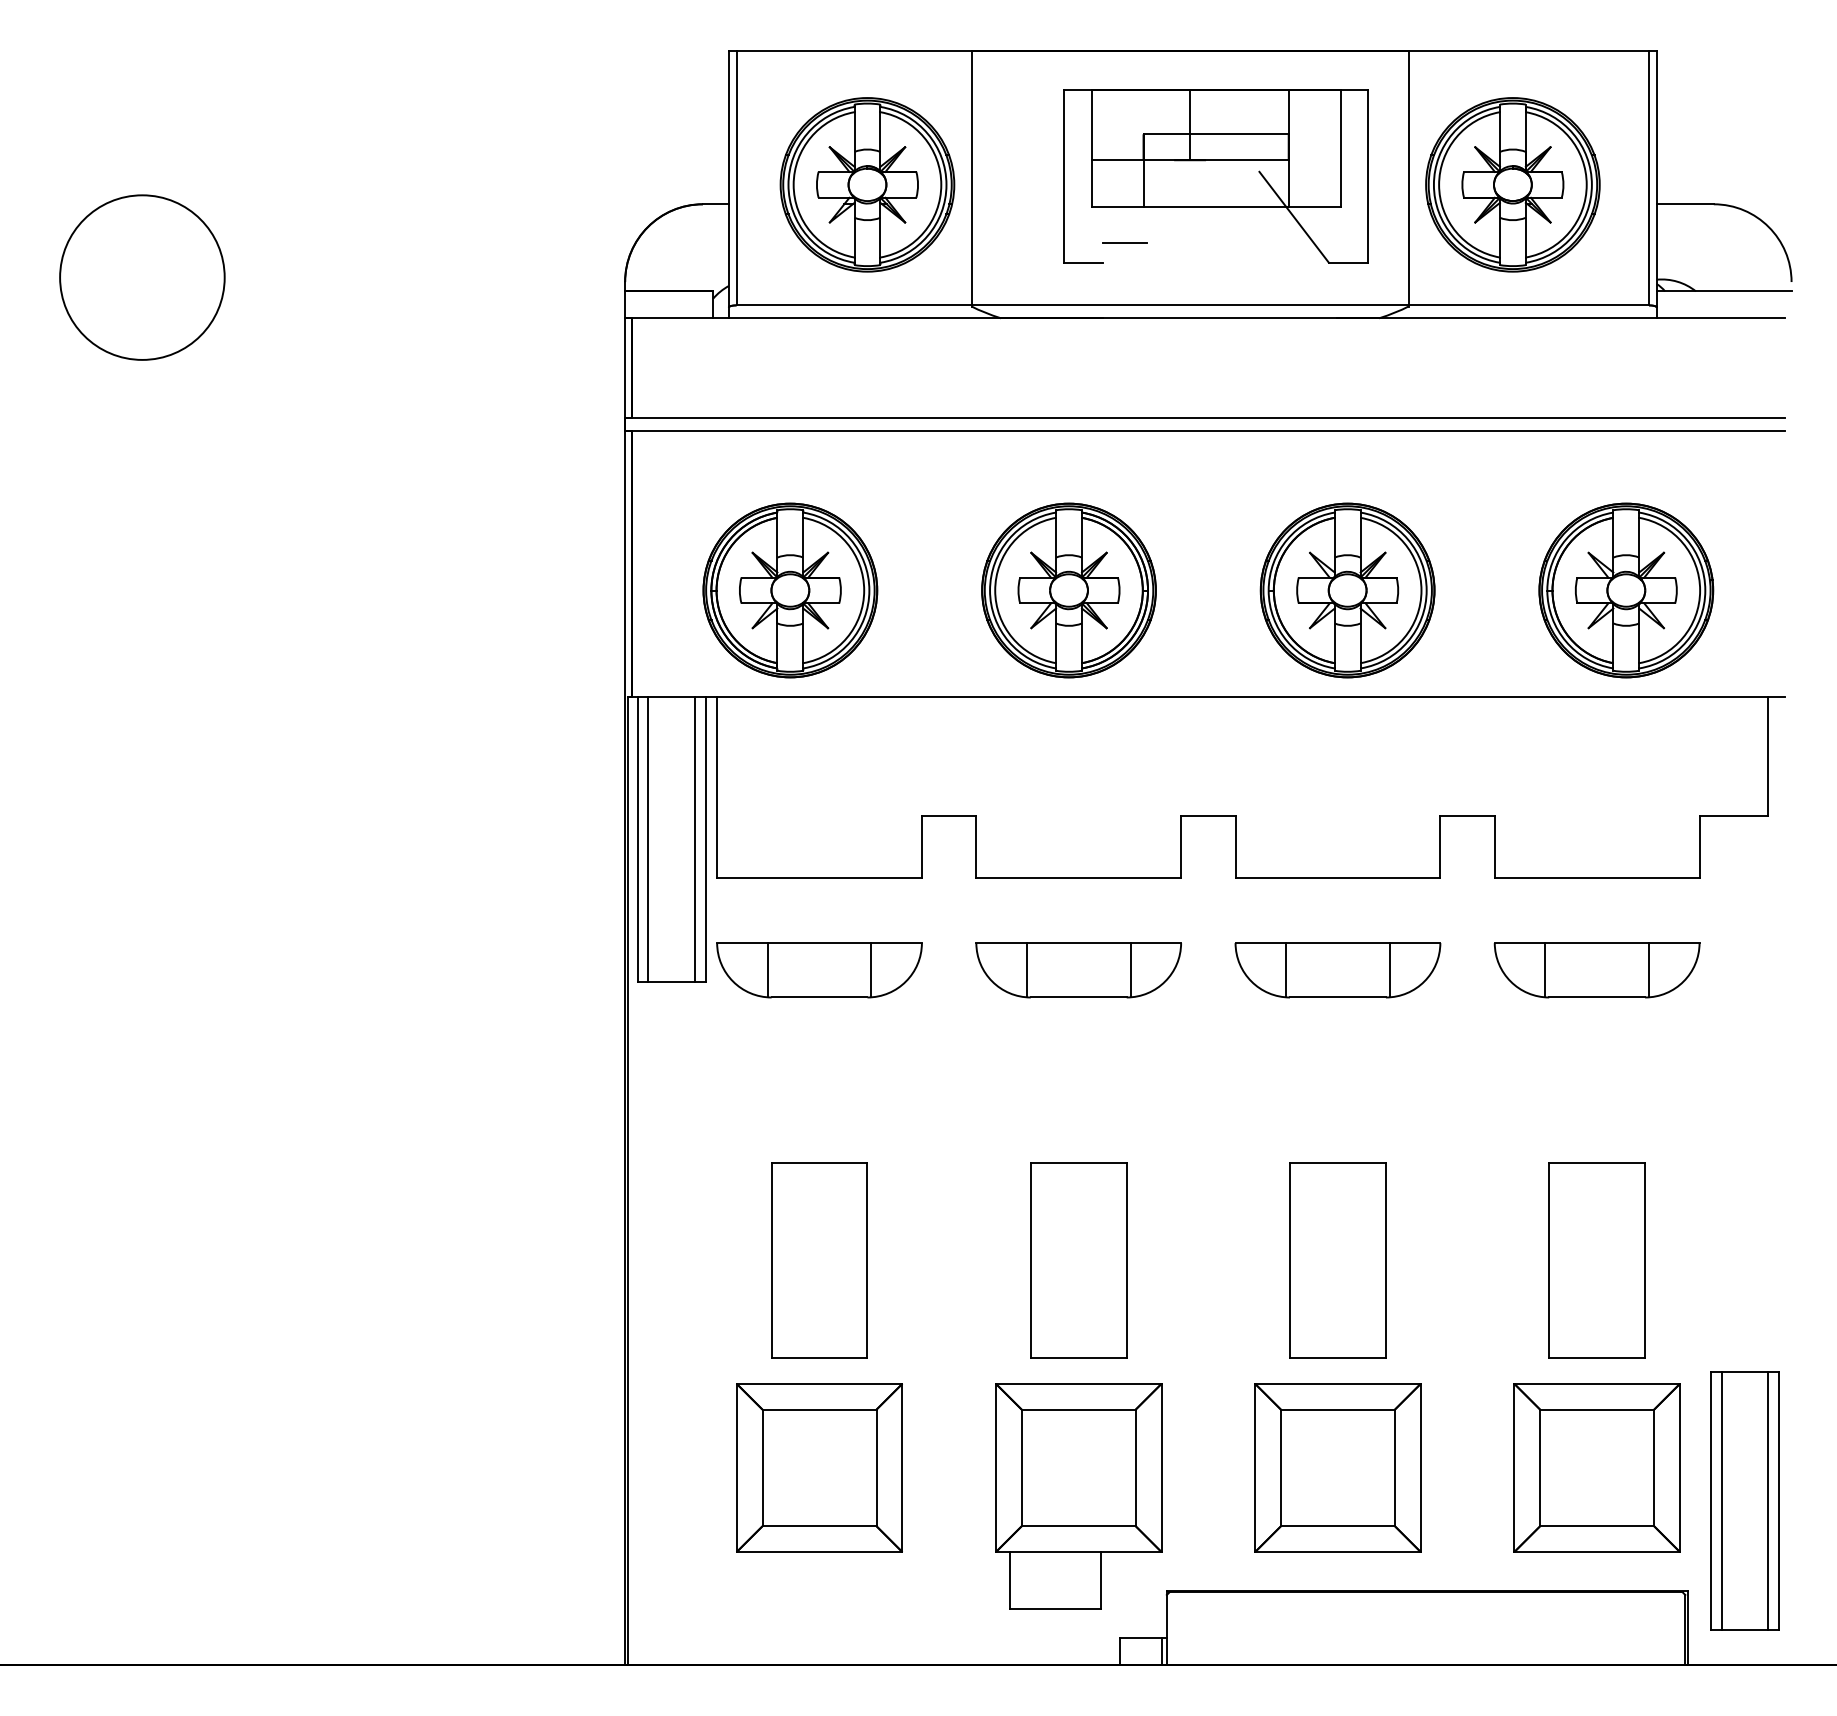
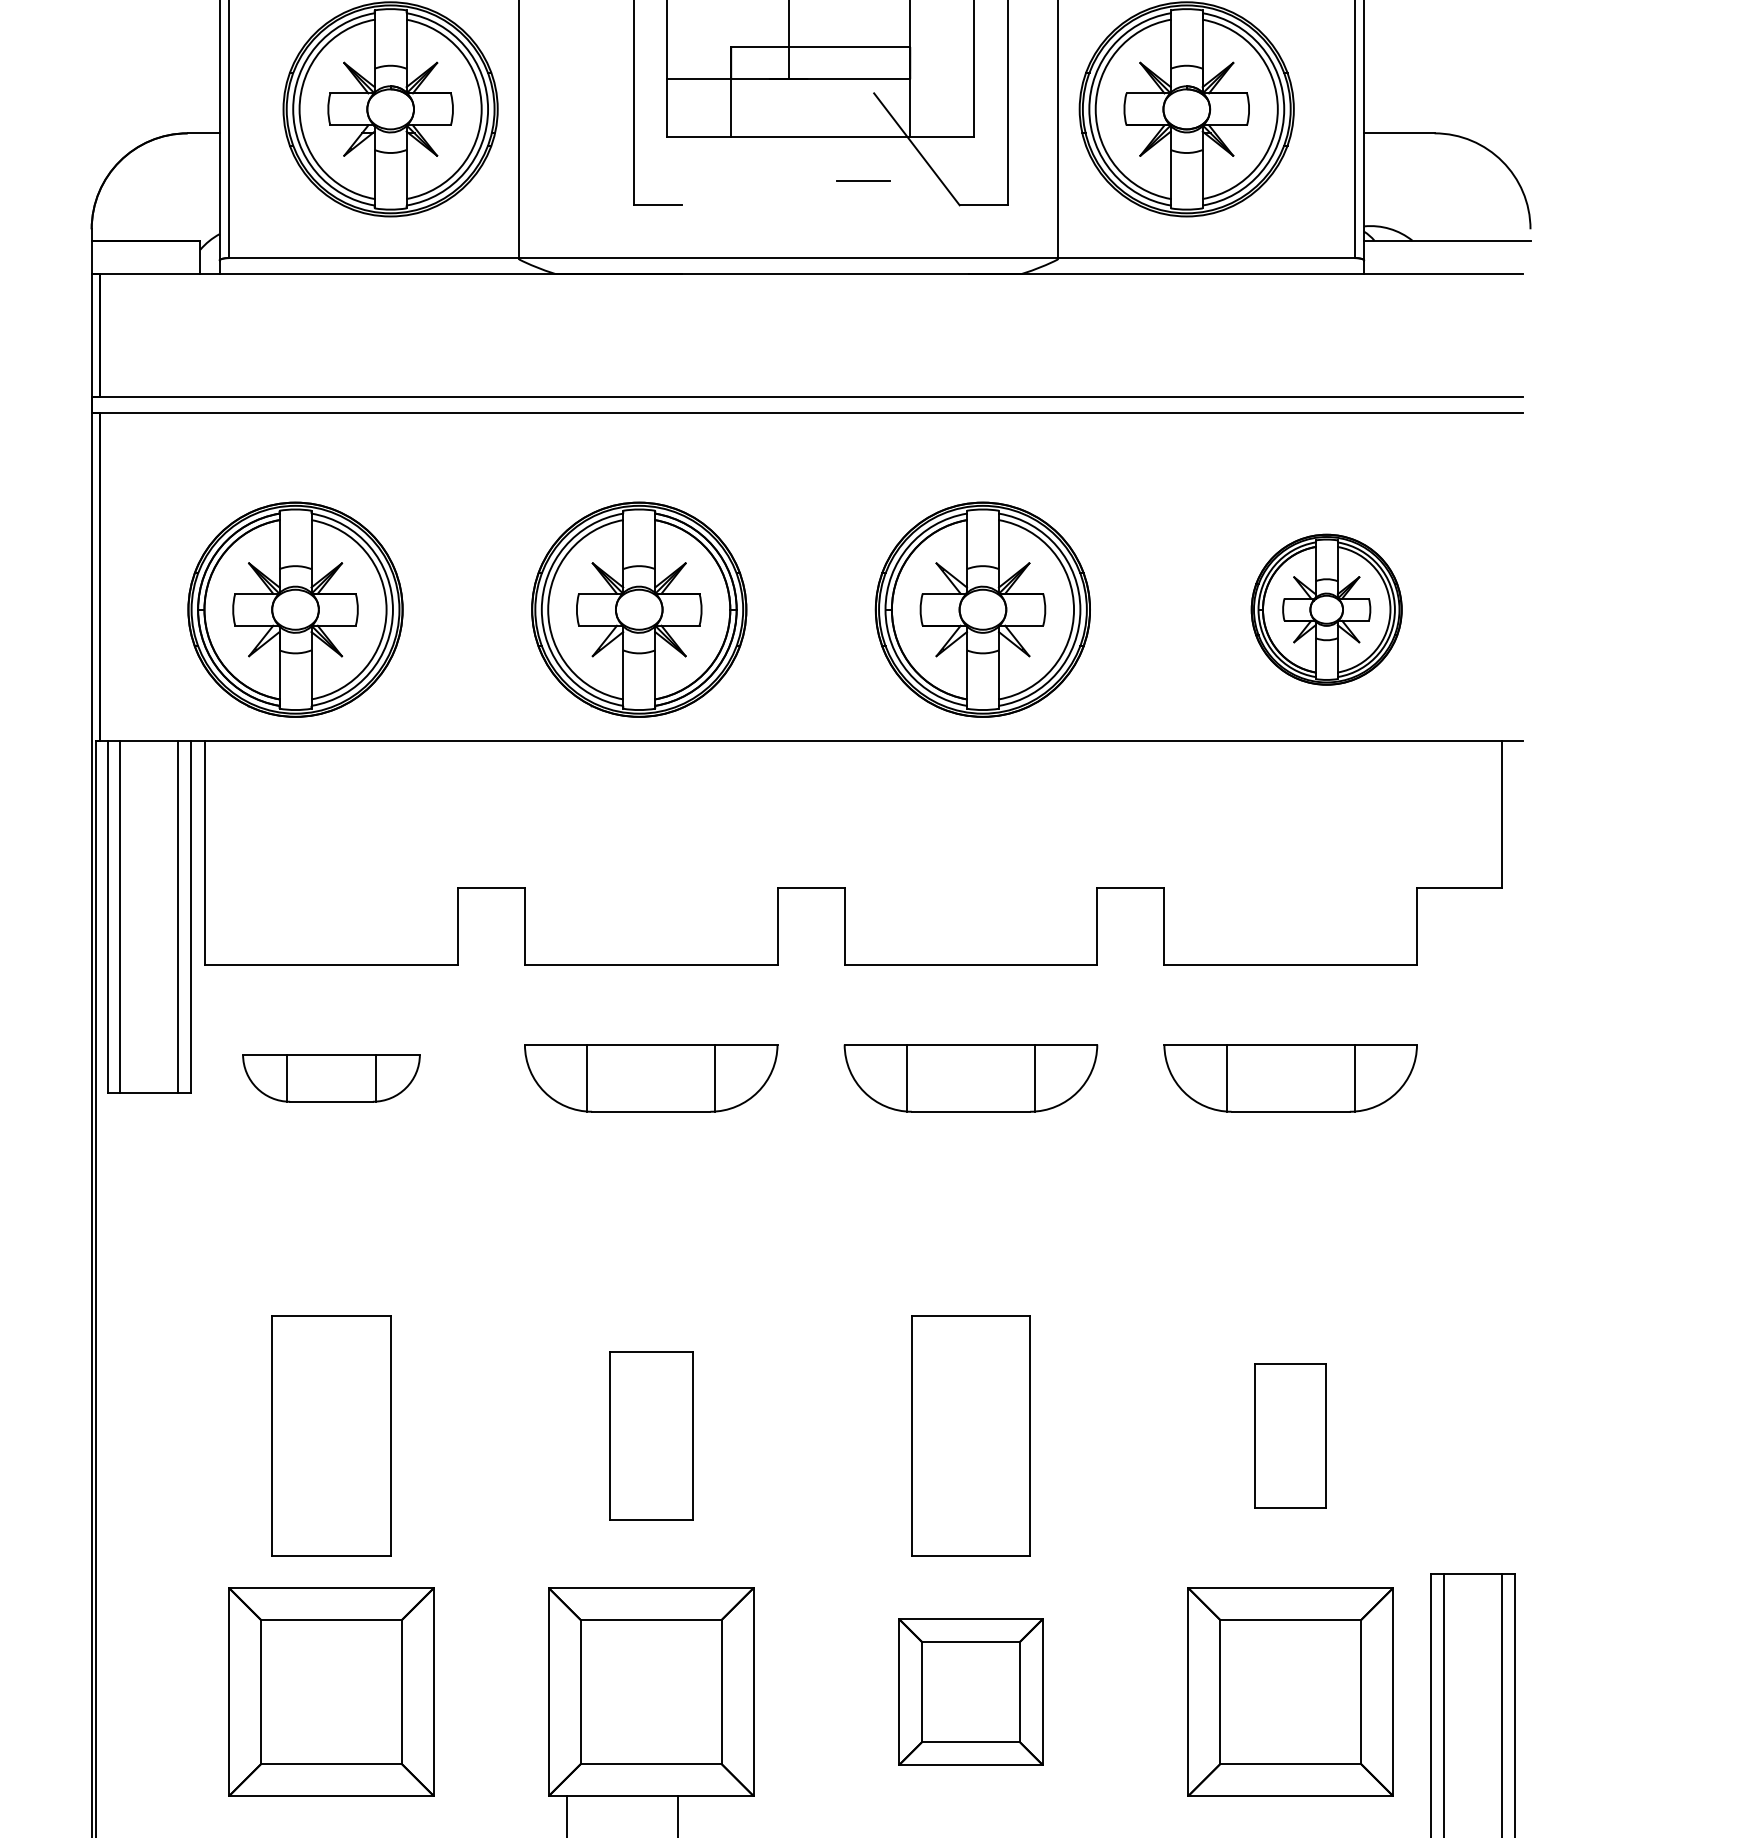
line: (1124, 242) -> (863, 180), moved
part: (1626, 590) -> (1326, 609), size x0.7
part: (819, 970) -> (331, 1078), size x0.7
part: (1078, 1260) -> (650, 1436), size x0.7
part: (1596, 1260) -> (1289, 1436), size x0.6
part: (1337, 1467) -> (970, 1691), size x0.7

